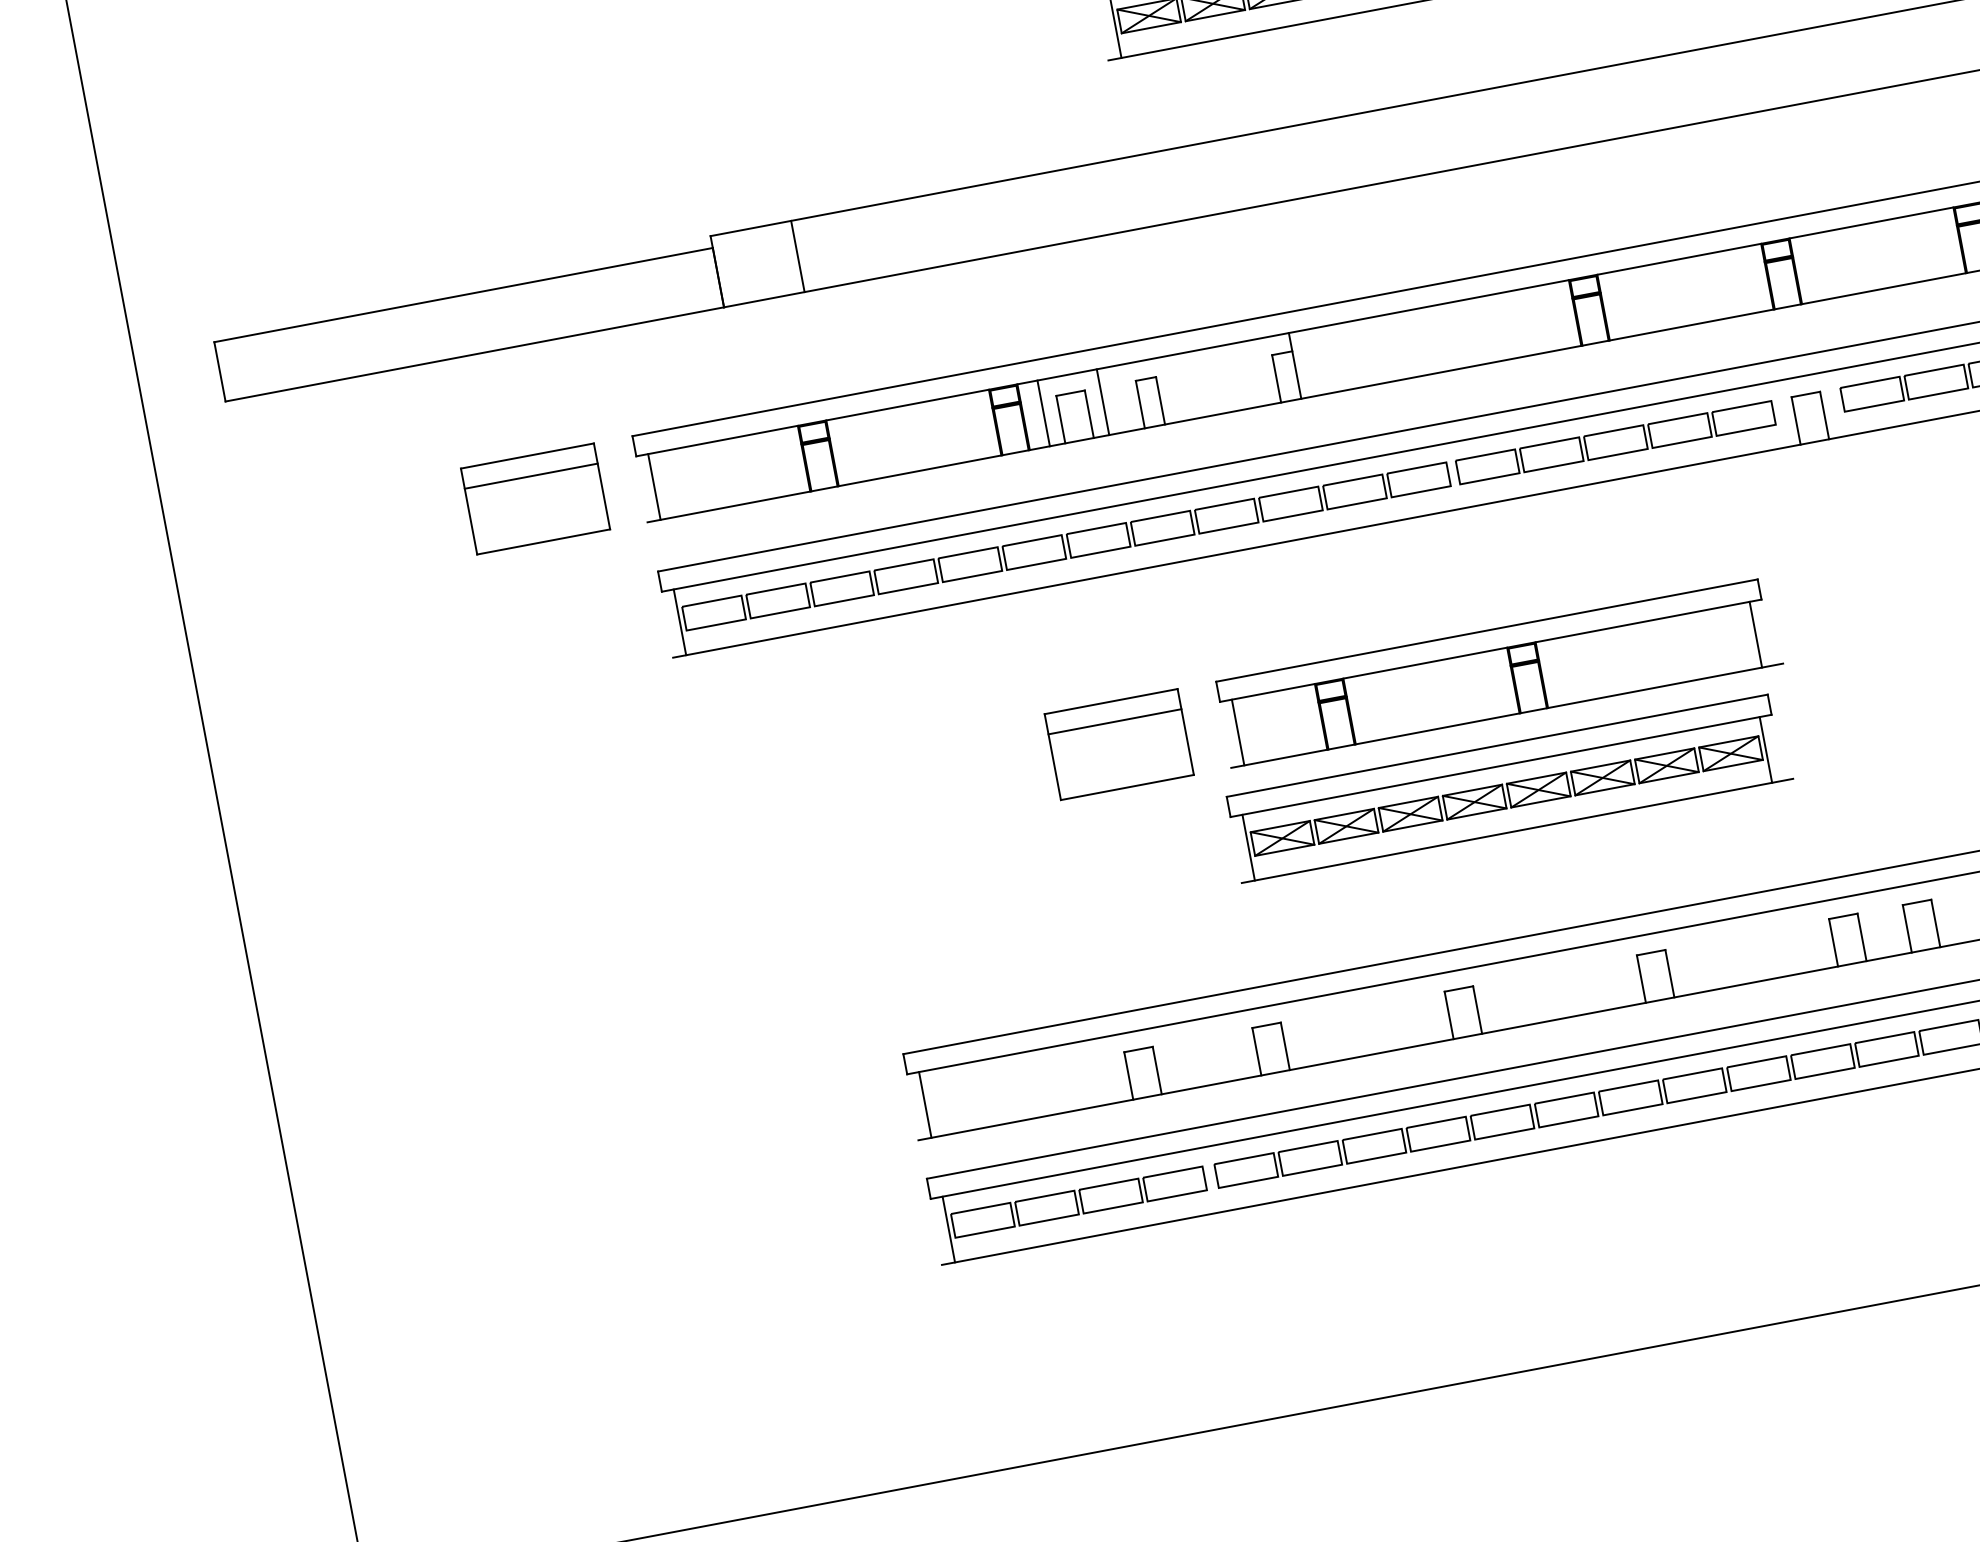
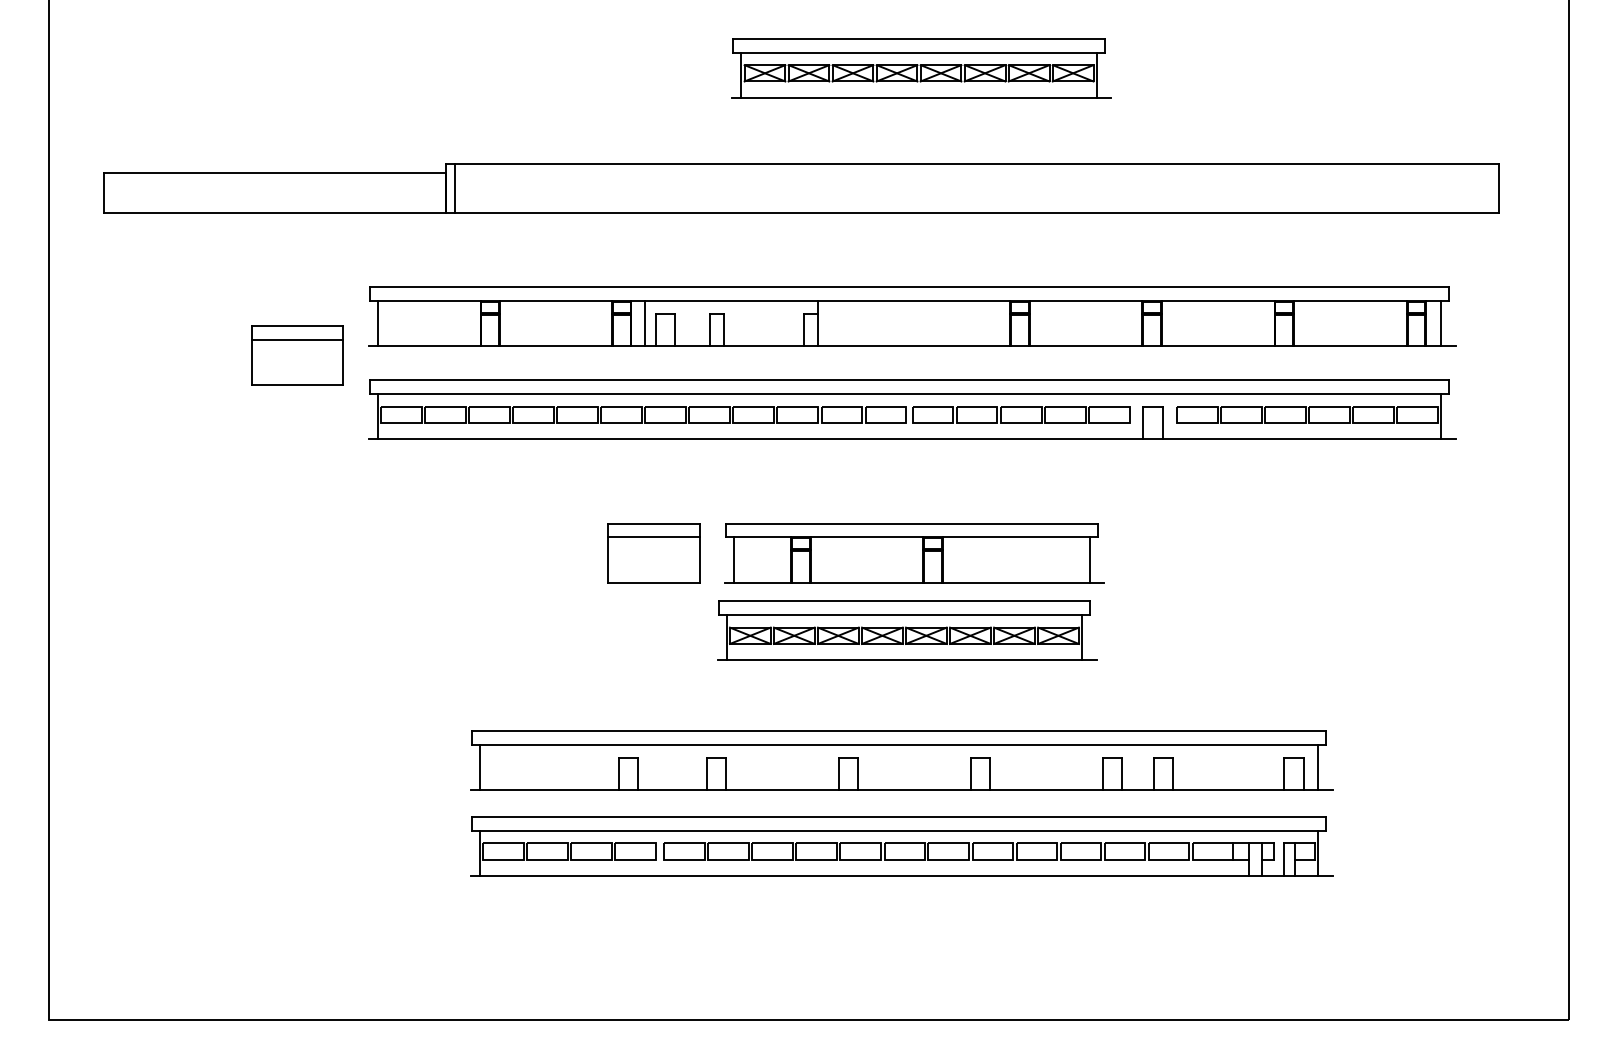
line: (797, 255) -> (454, 188), moved
line: (1102, 401) -> (685, 323), removed
part: (535, 498) -> (297, 355), moved

